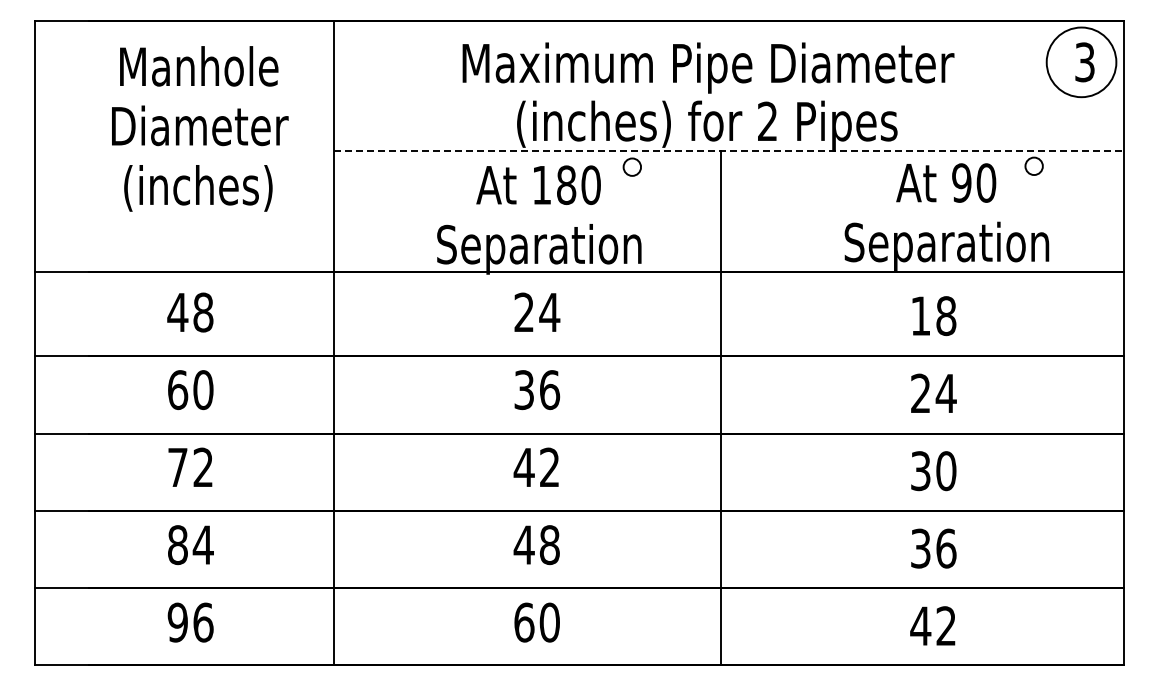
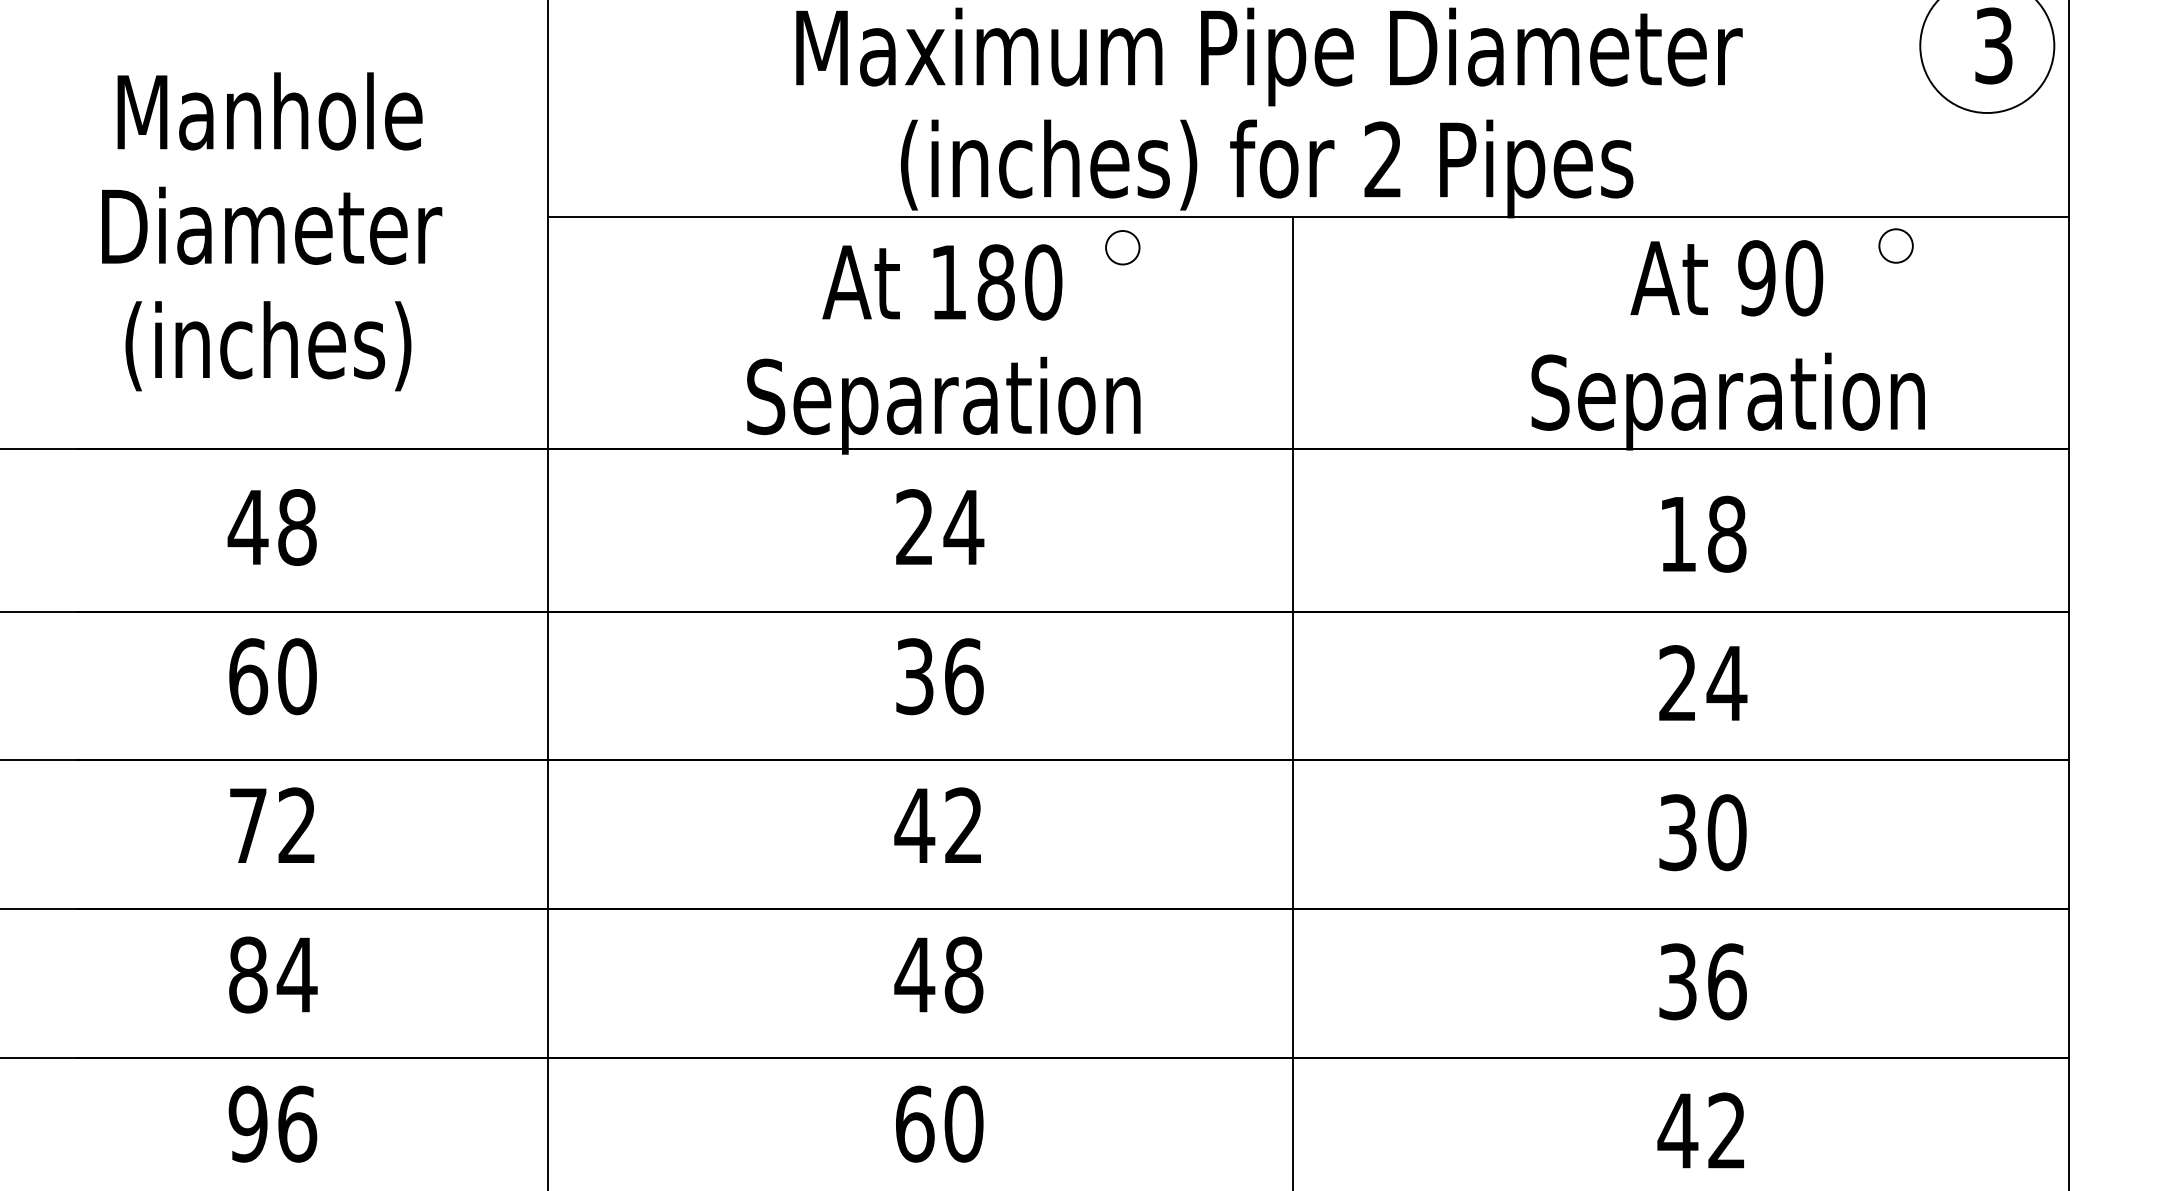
text: (200, 128) -> (272, 230), moved
line: (729, 151) -> (1309, 217), dashed -> solid

